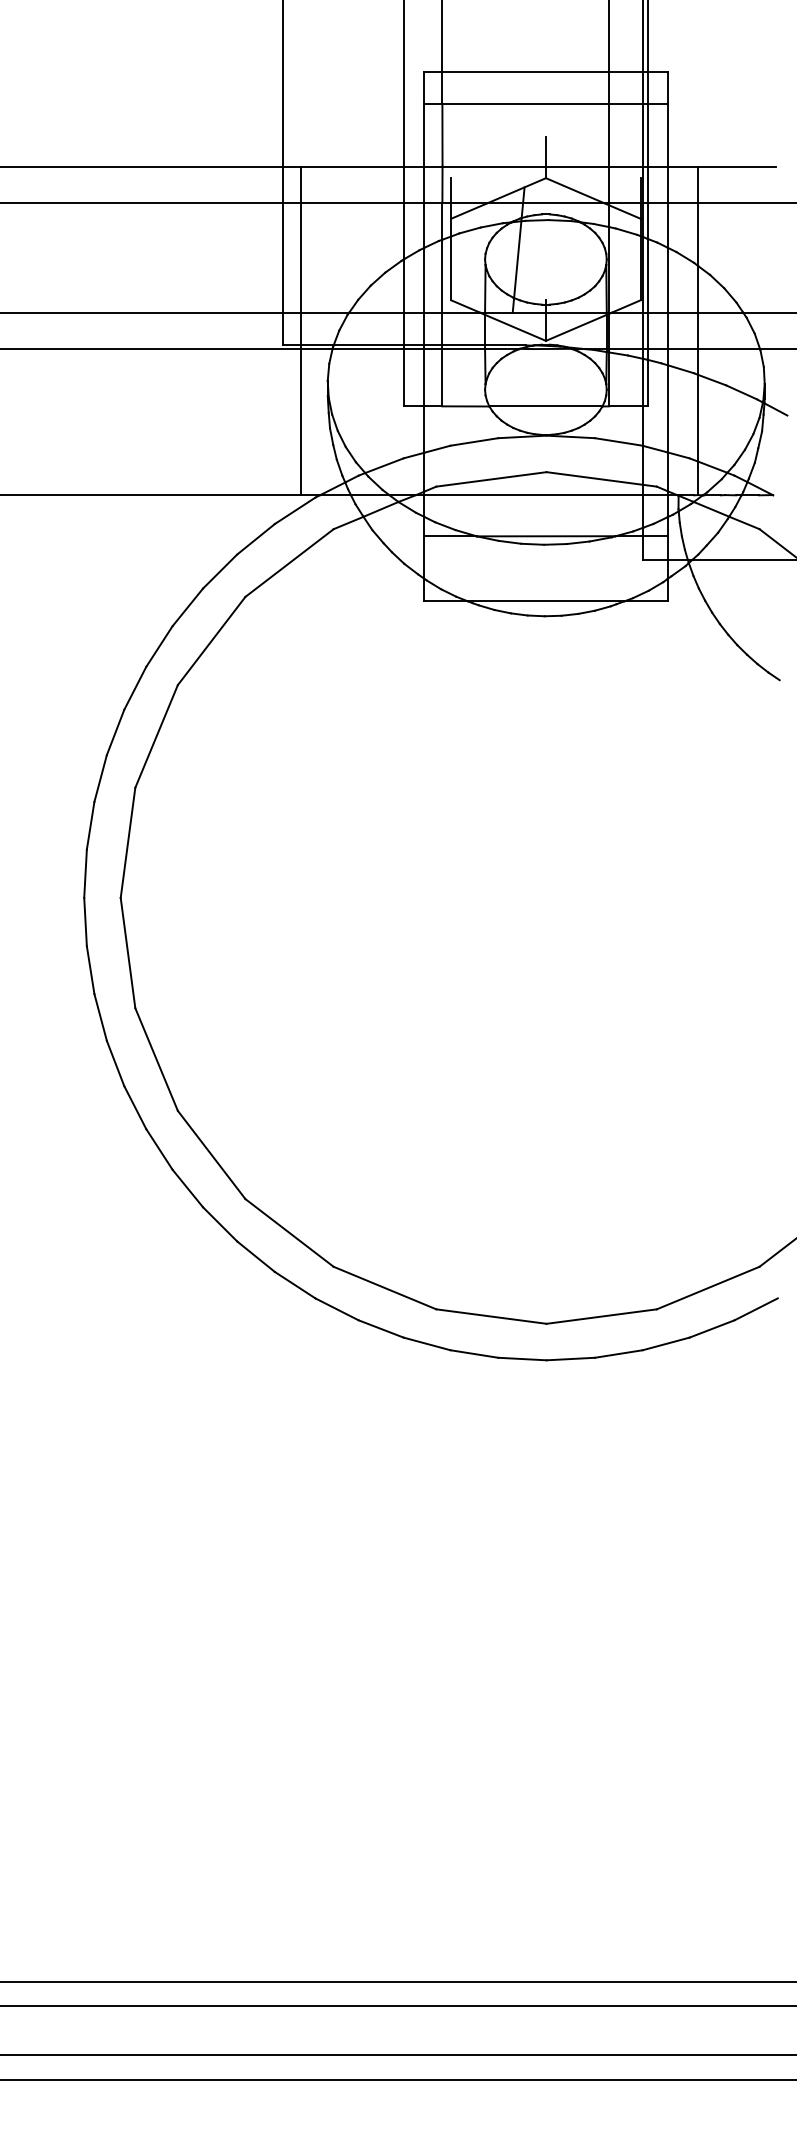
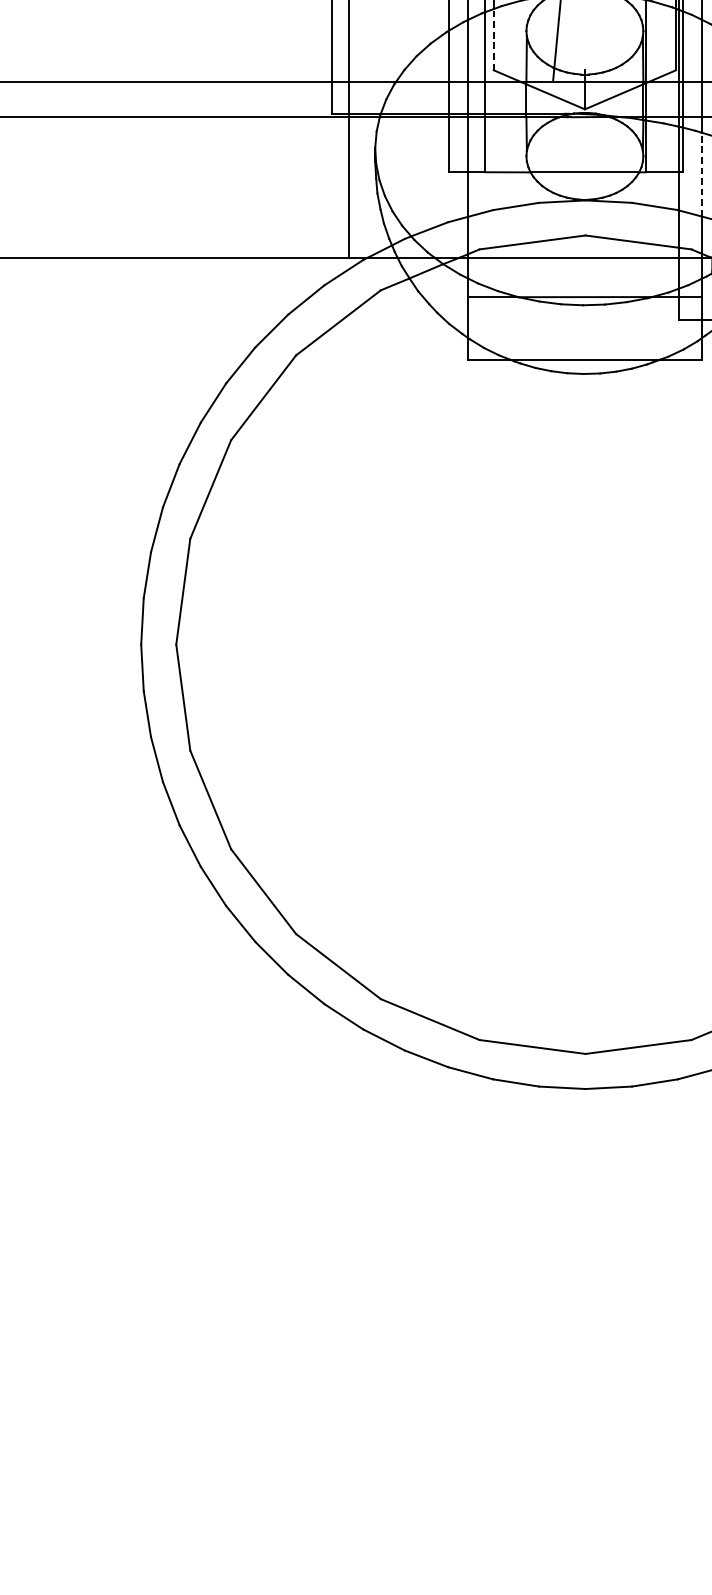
line: (451, 268) -> (494, 39), solid -> dashed
line: (667, 408) -> (701, 174), solid -> dashed

